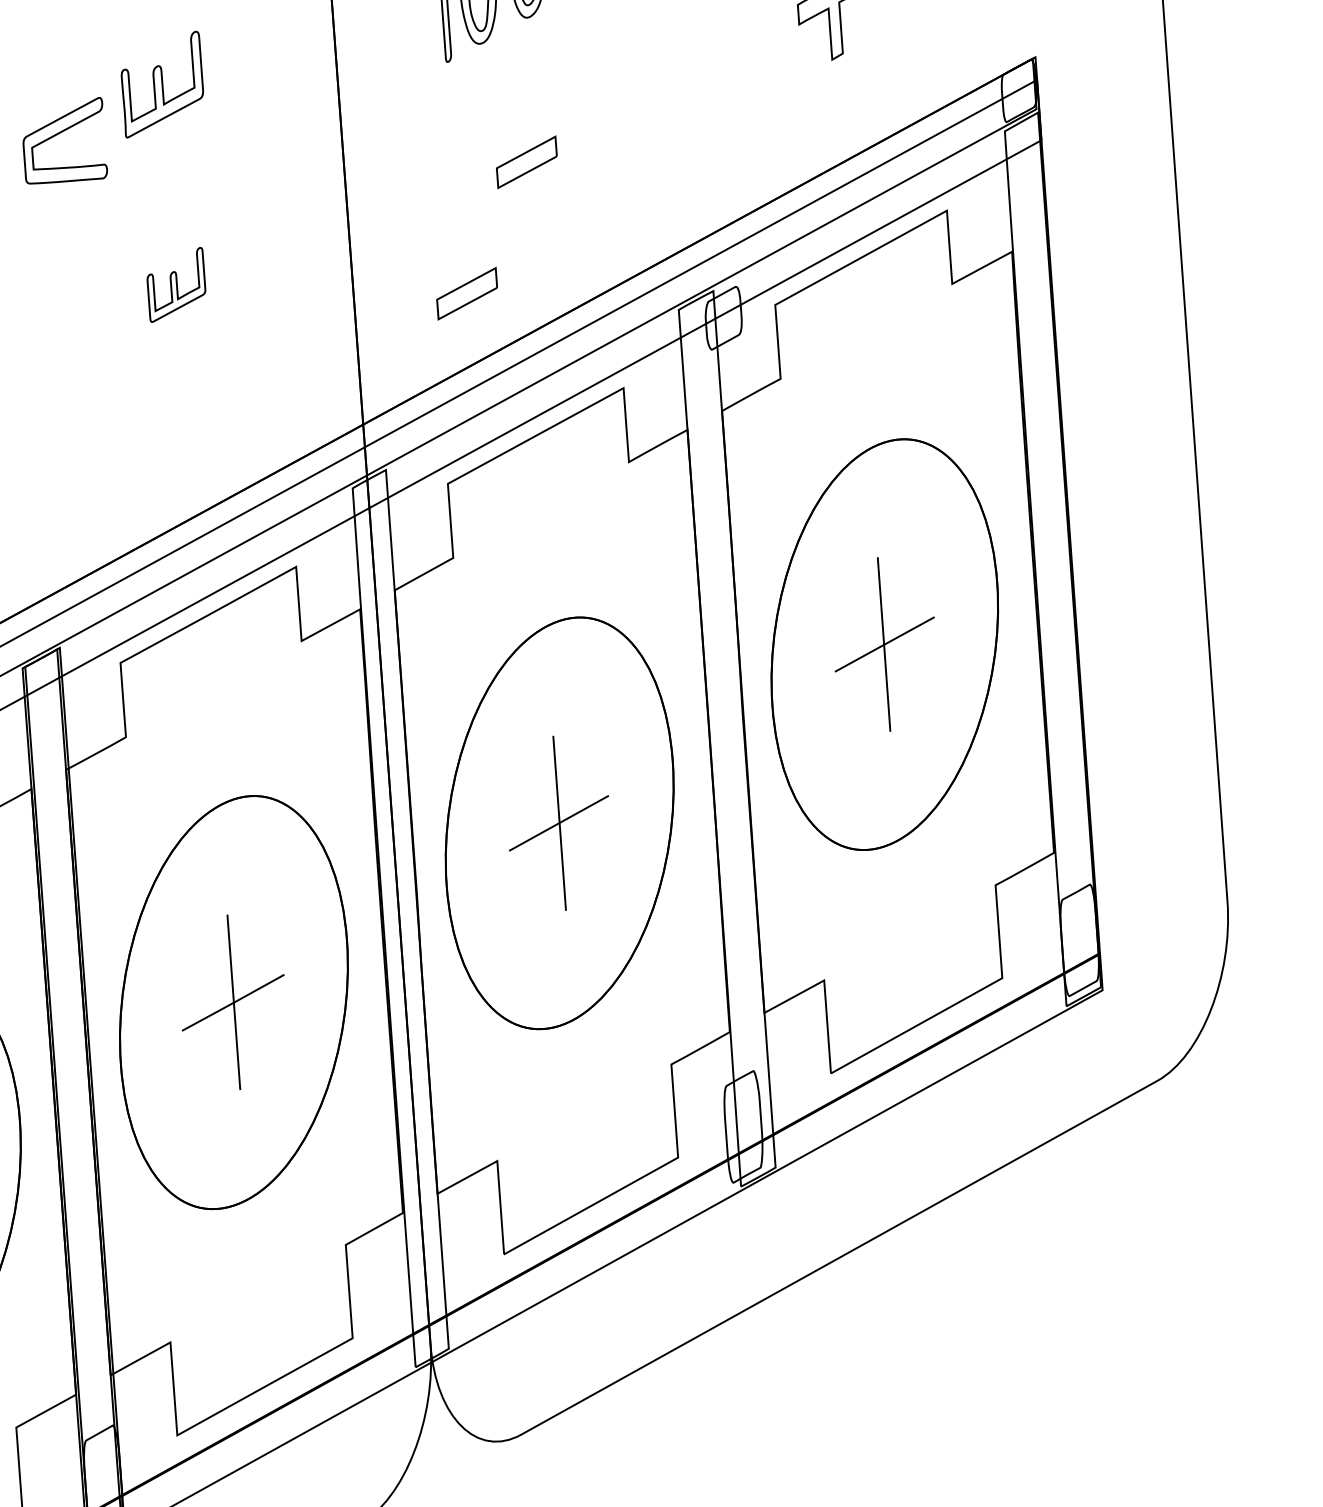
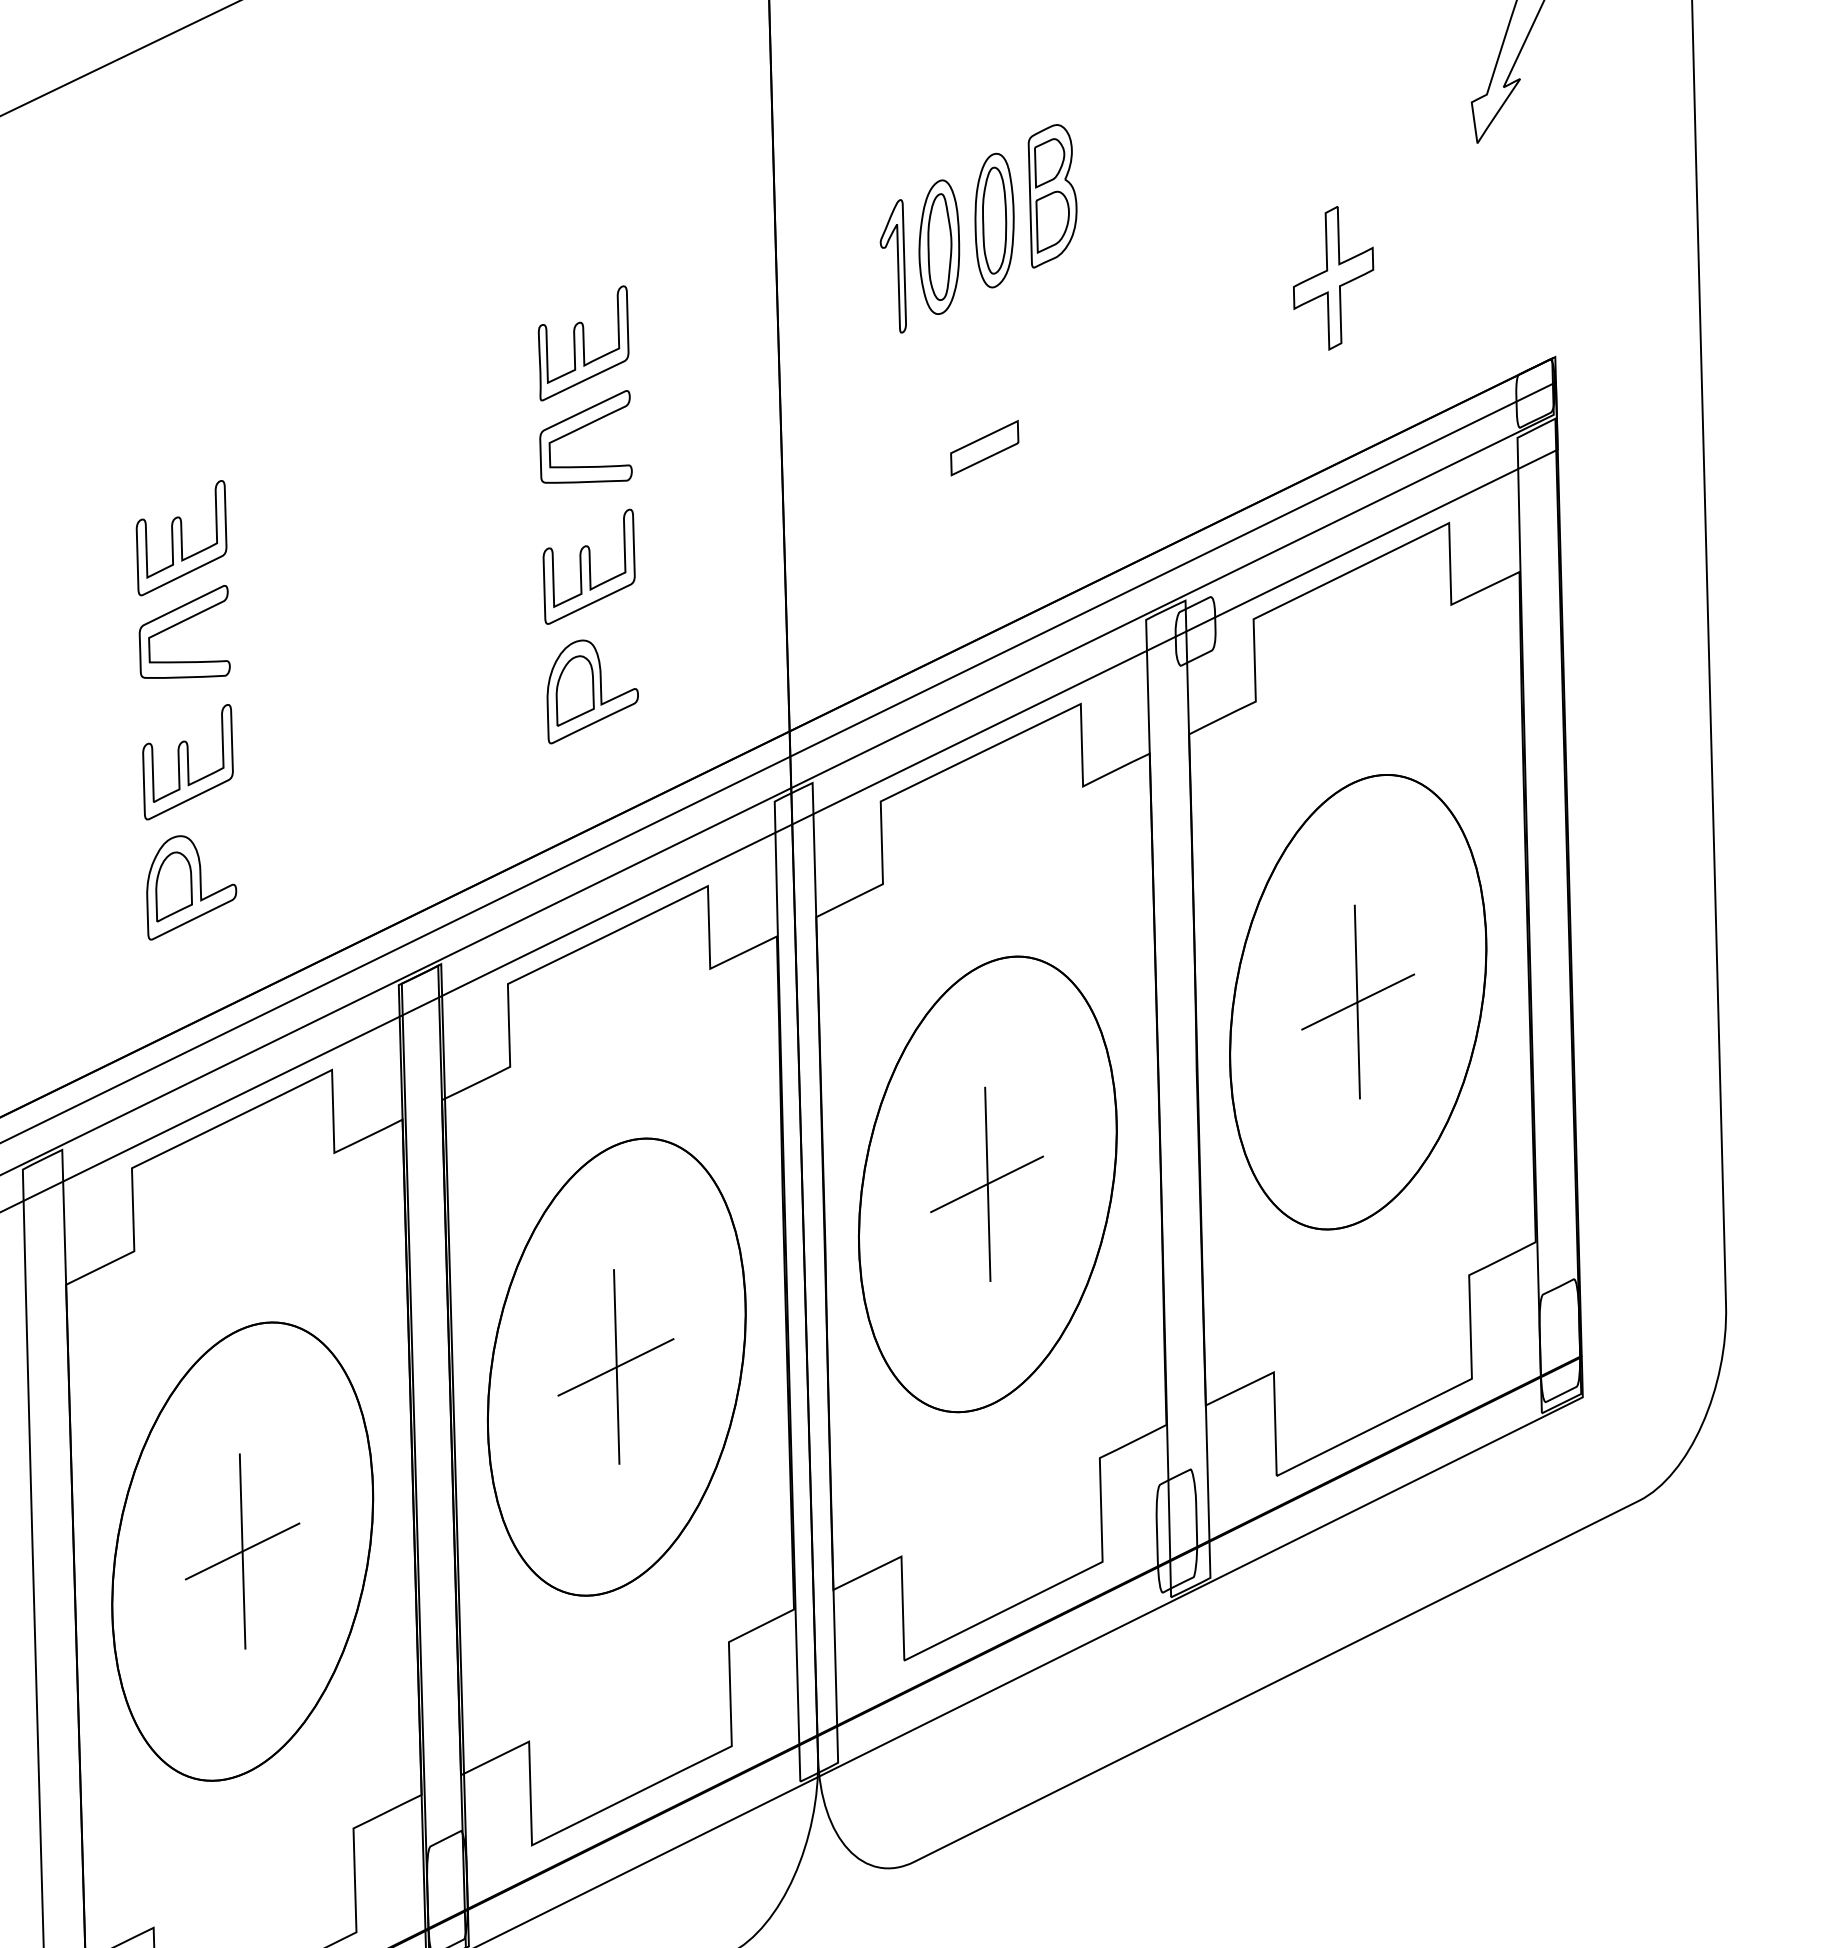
part: (61, 133) -> (582, 428), moved
part: (175, 284) -> (588, 566), size x1.43
part: (466, 293) -> (911, 590), removed
part: (184, 396) -> (592, 691), added

